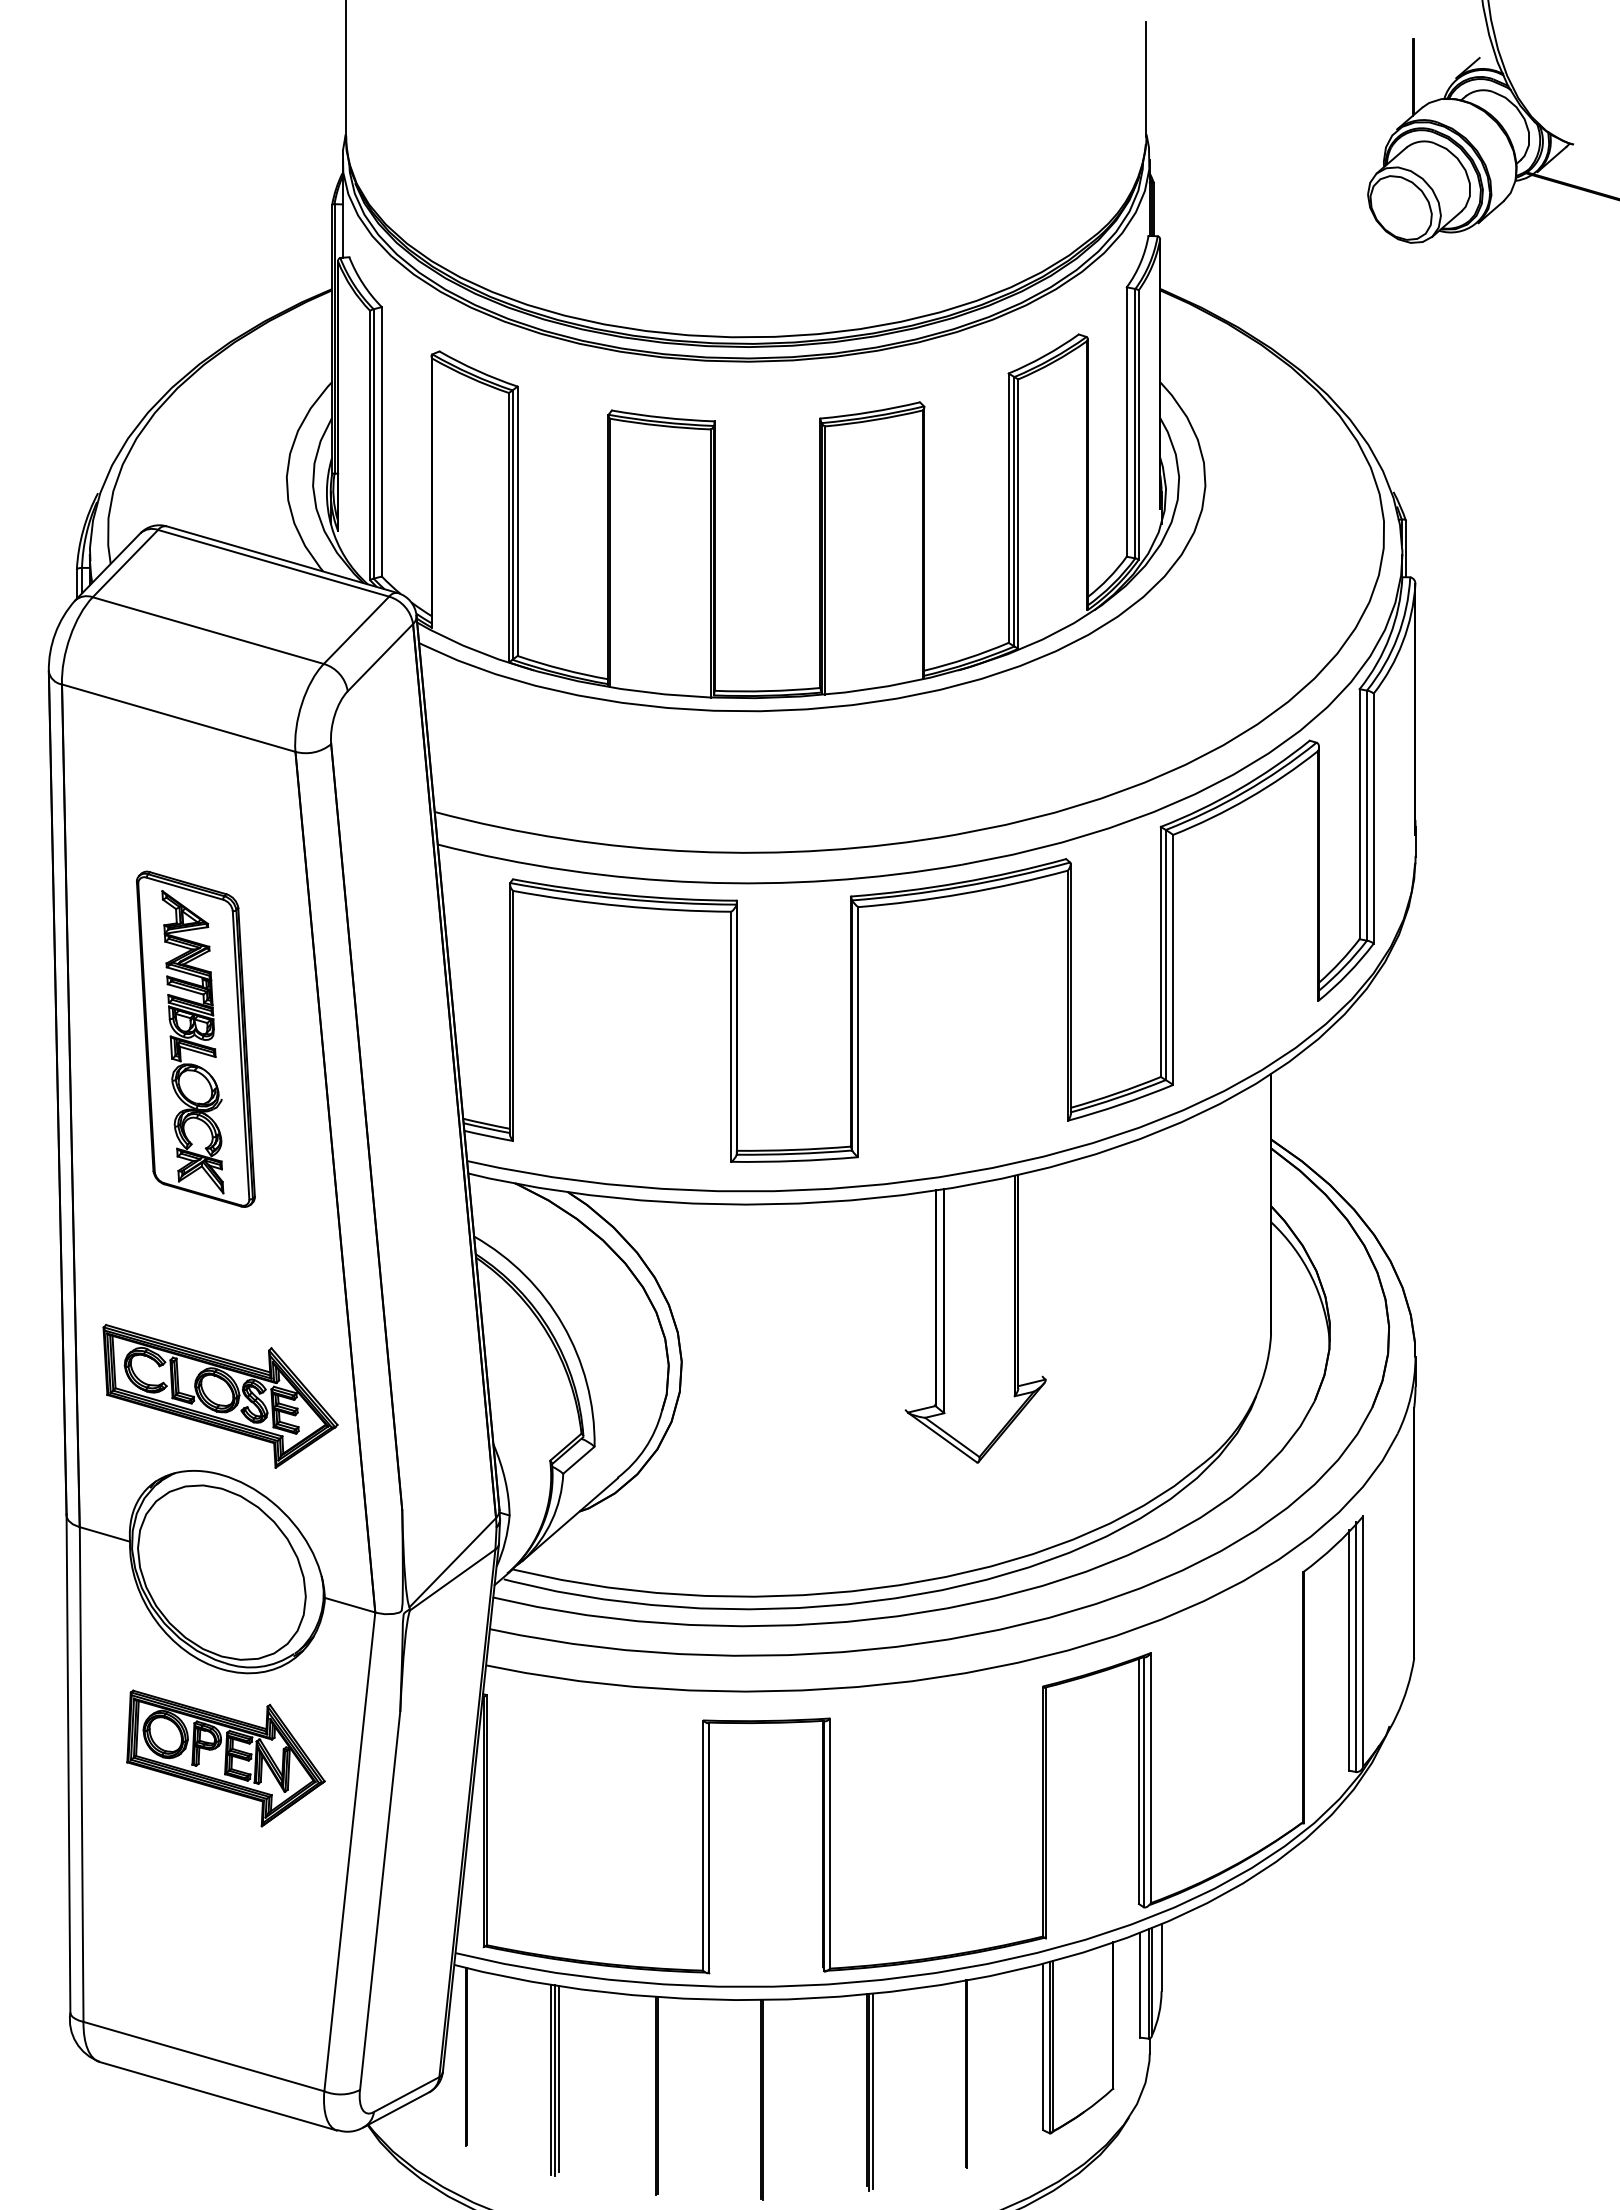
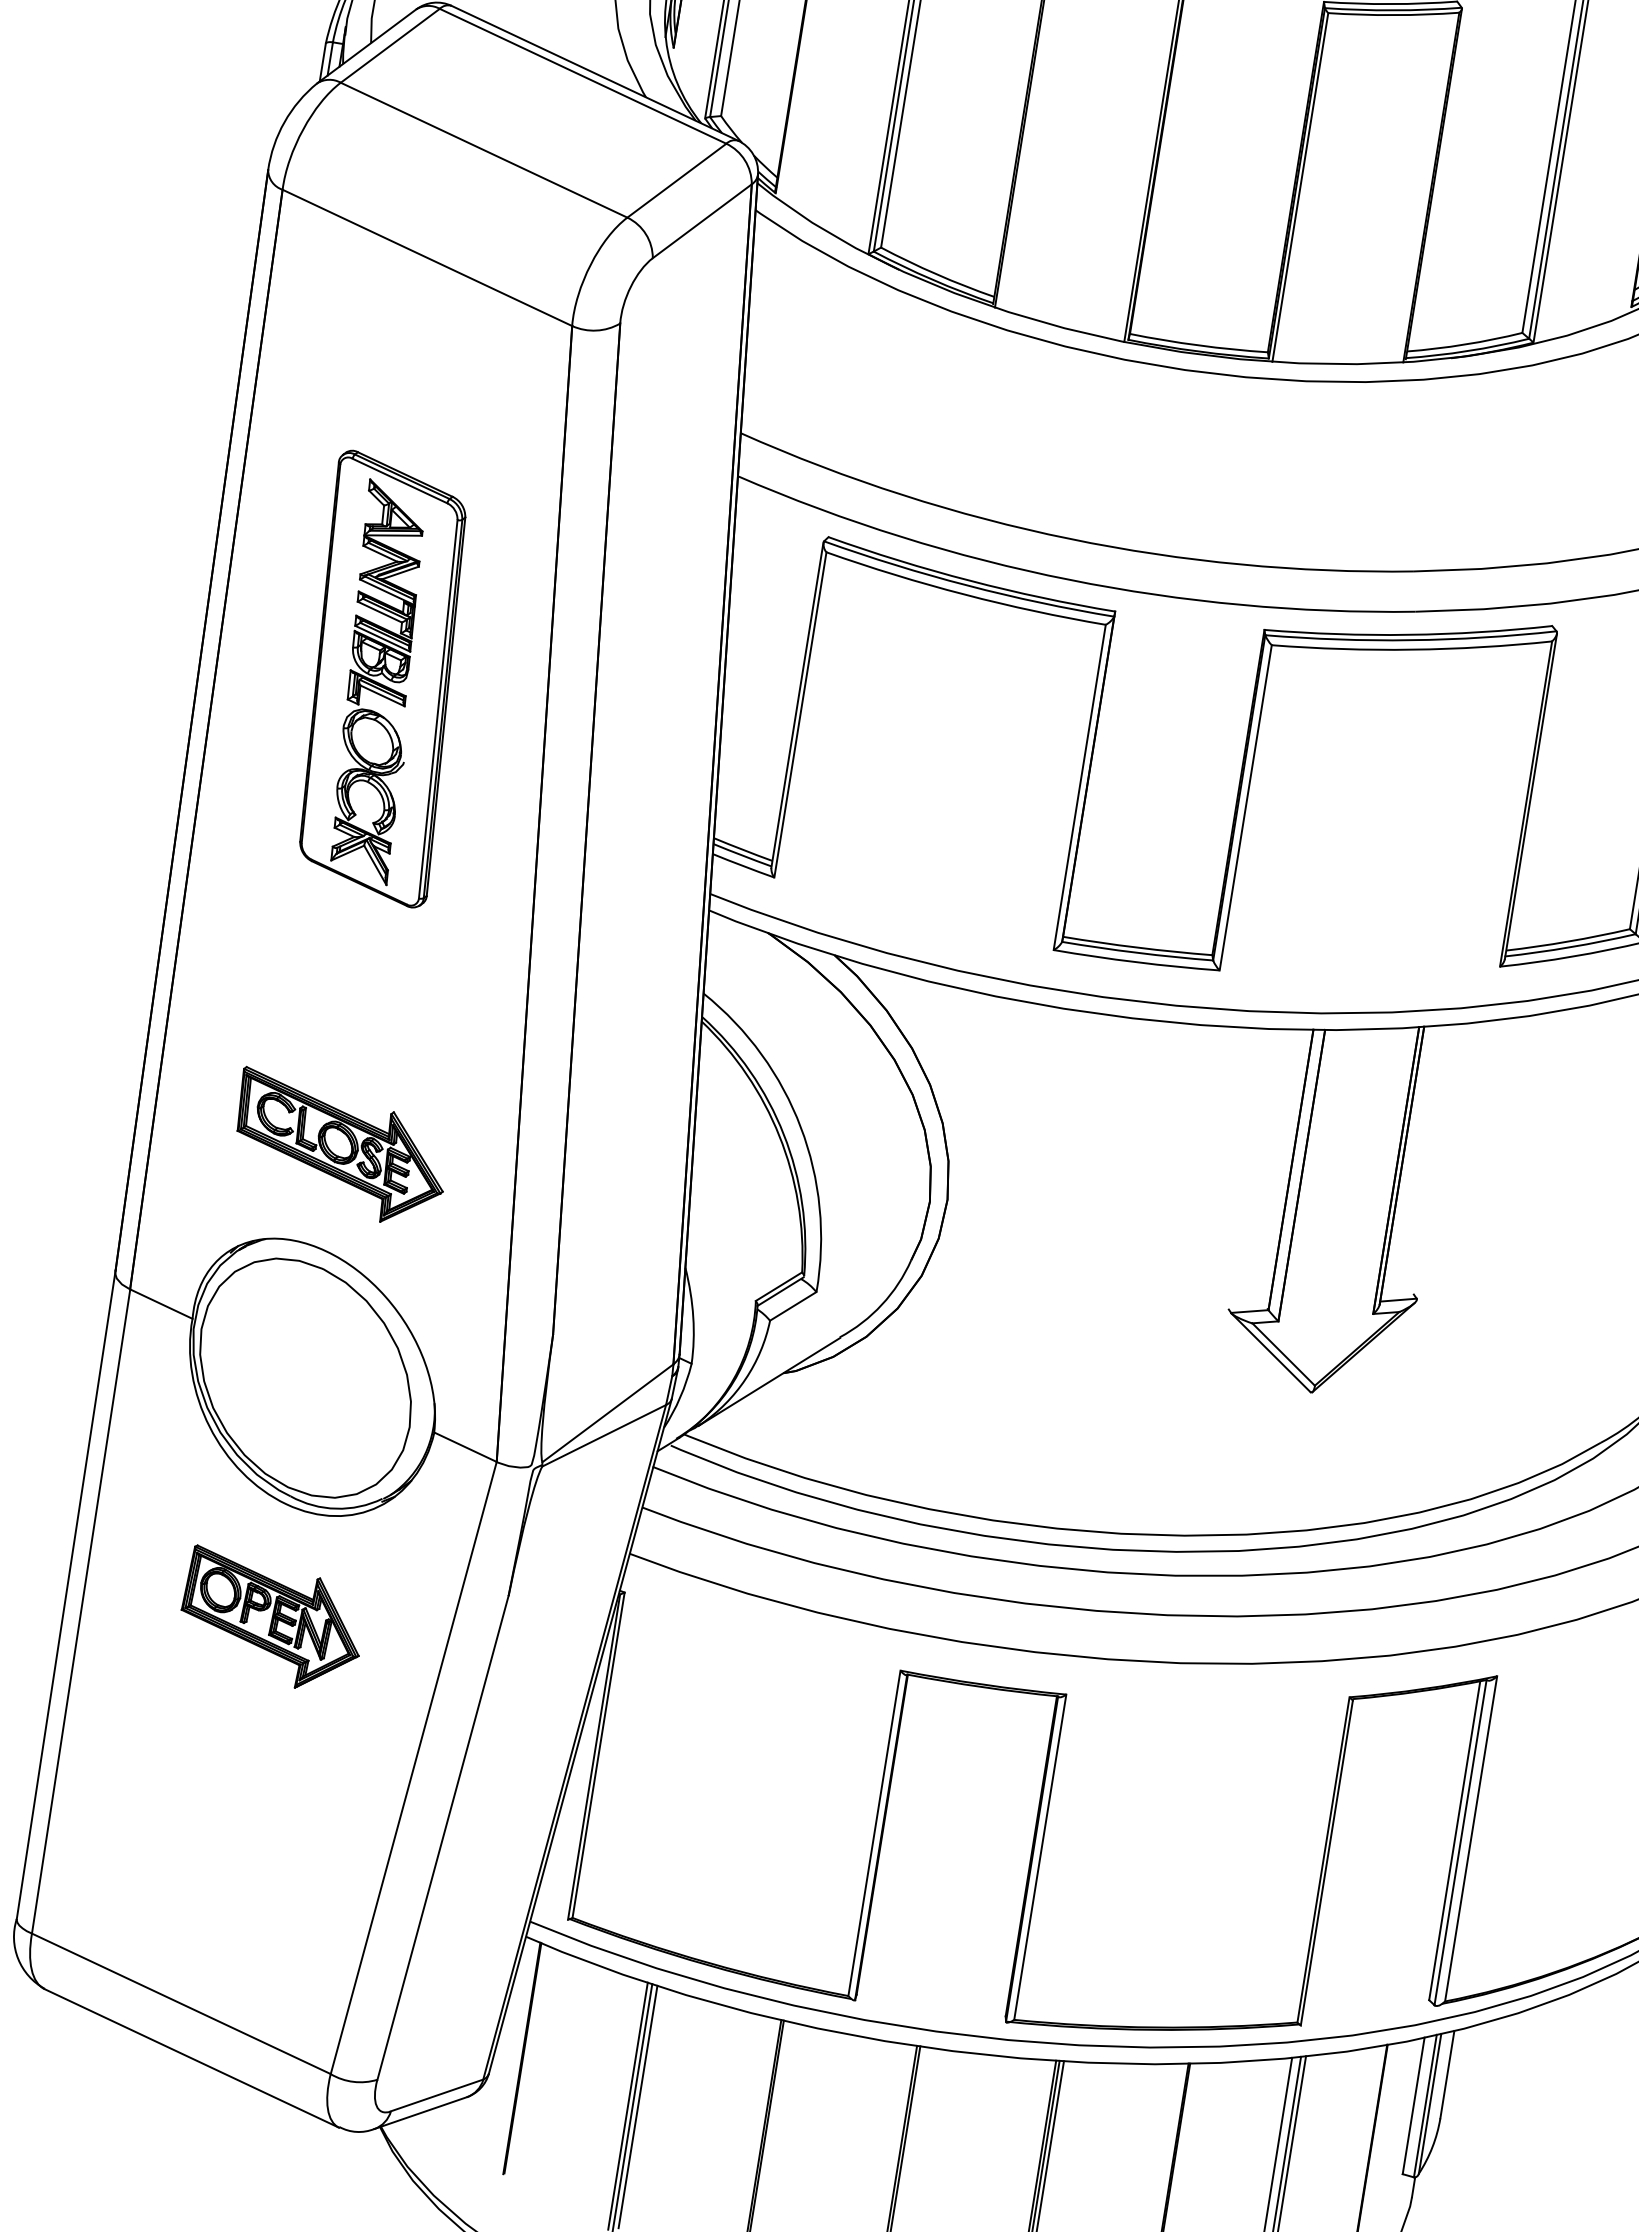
part: (220, 1396) -> (340, 1148), size x0.7
part: (225, 1758) -> (271, 1620), size x0.7

